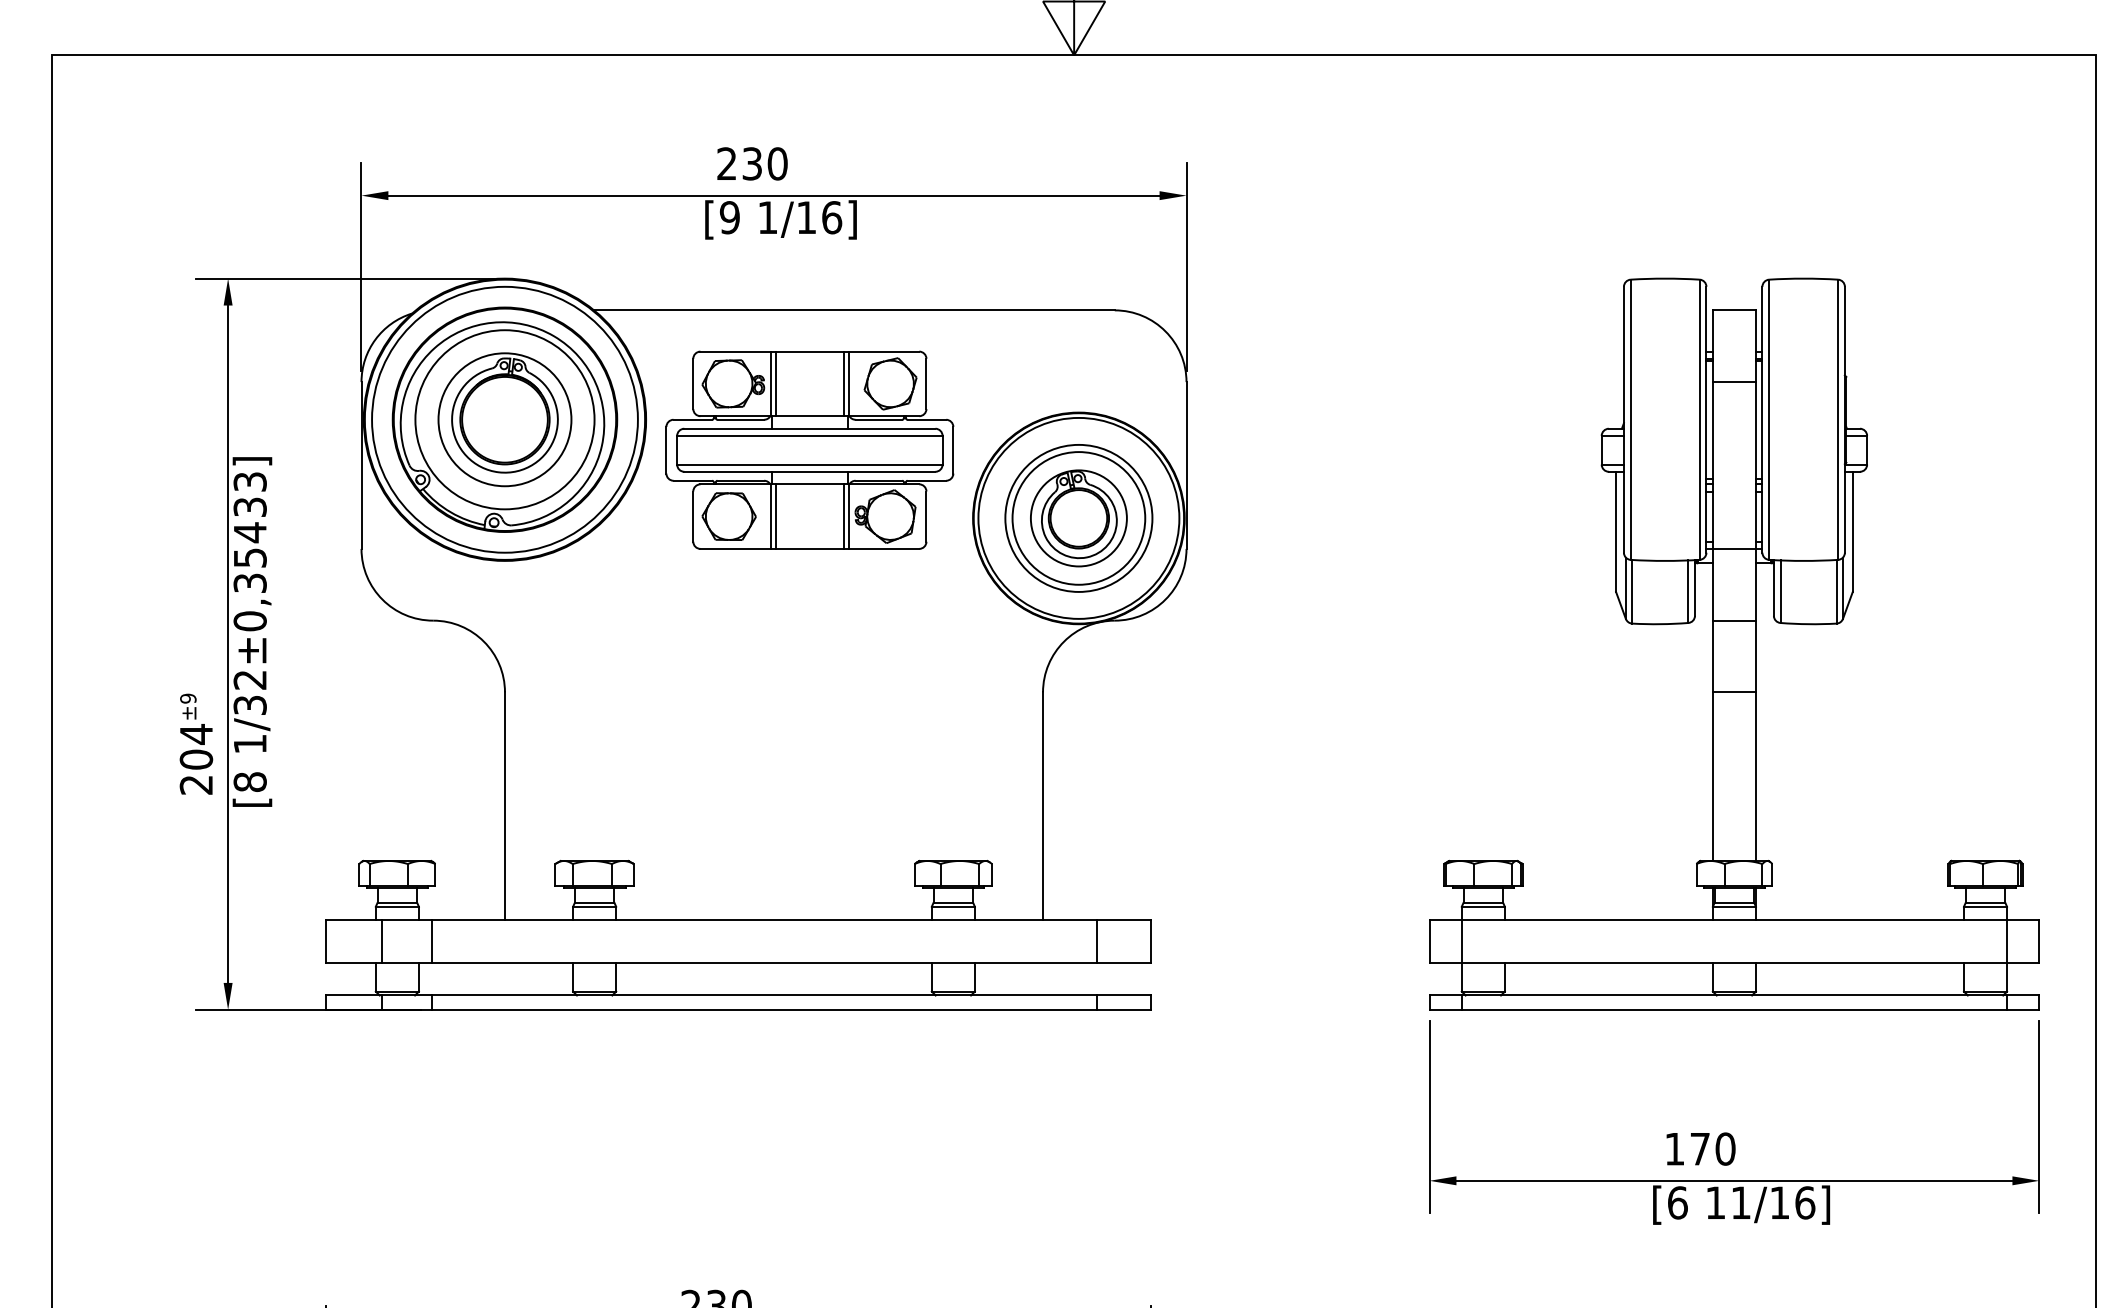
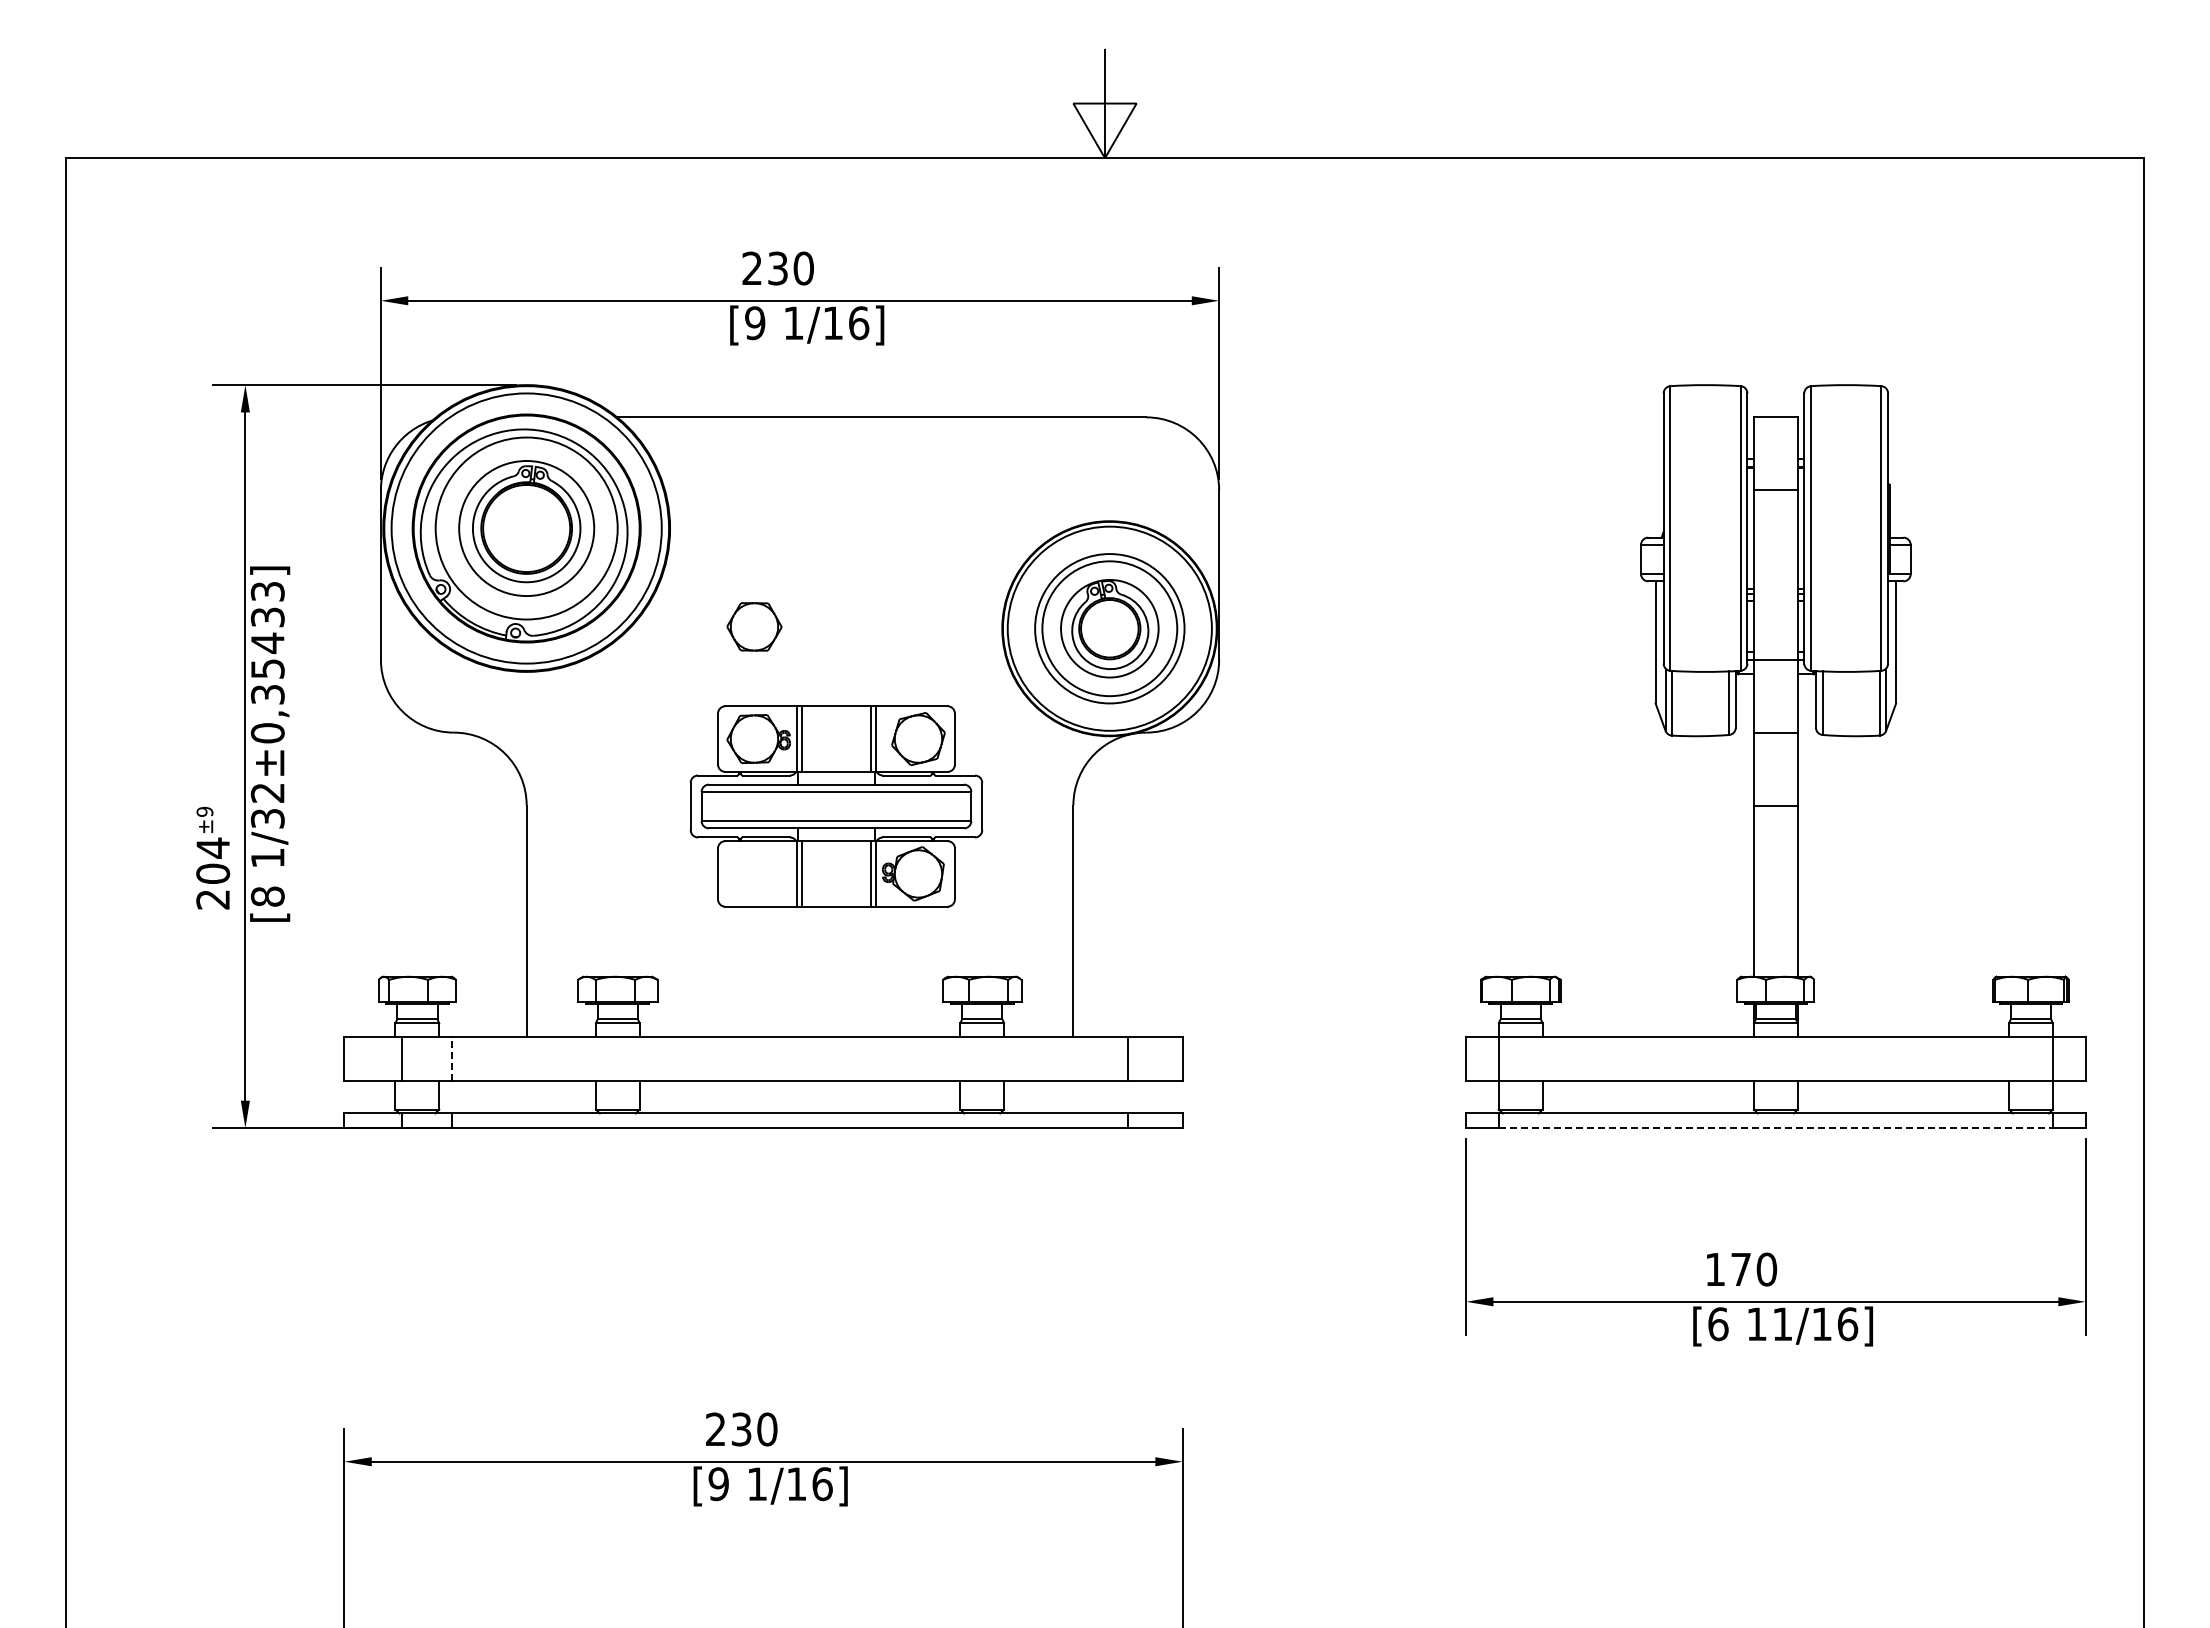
part: (809, 450) -> (836, 806), moved
line: (431, 941) -> (452, 1058), solid -> dashed
line: (1734, 1010) -> (1775, 1128), solid -> dashed

